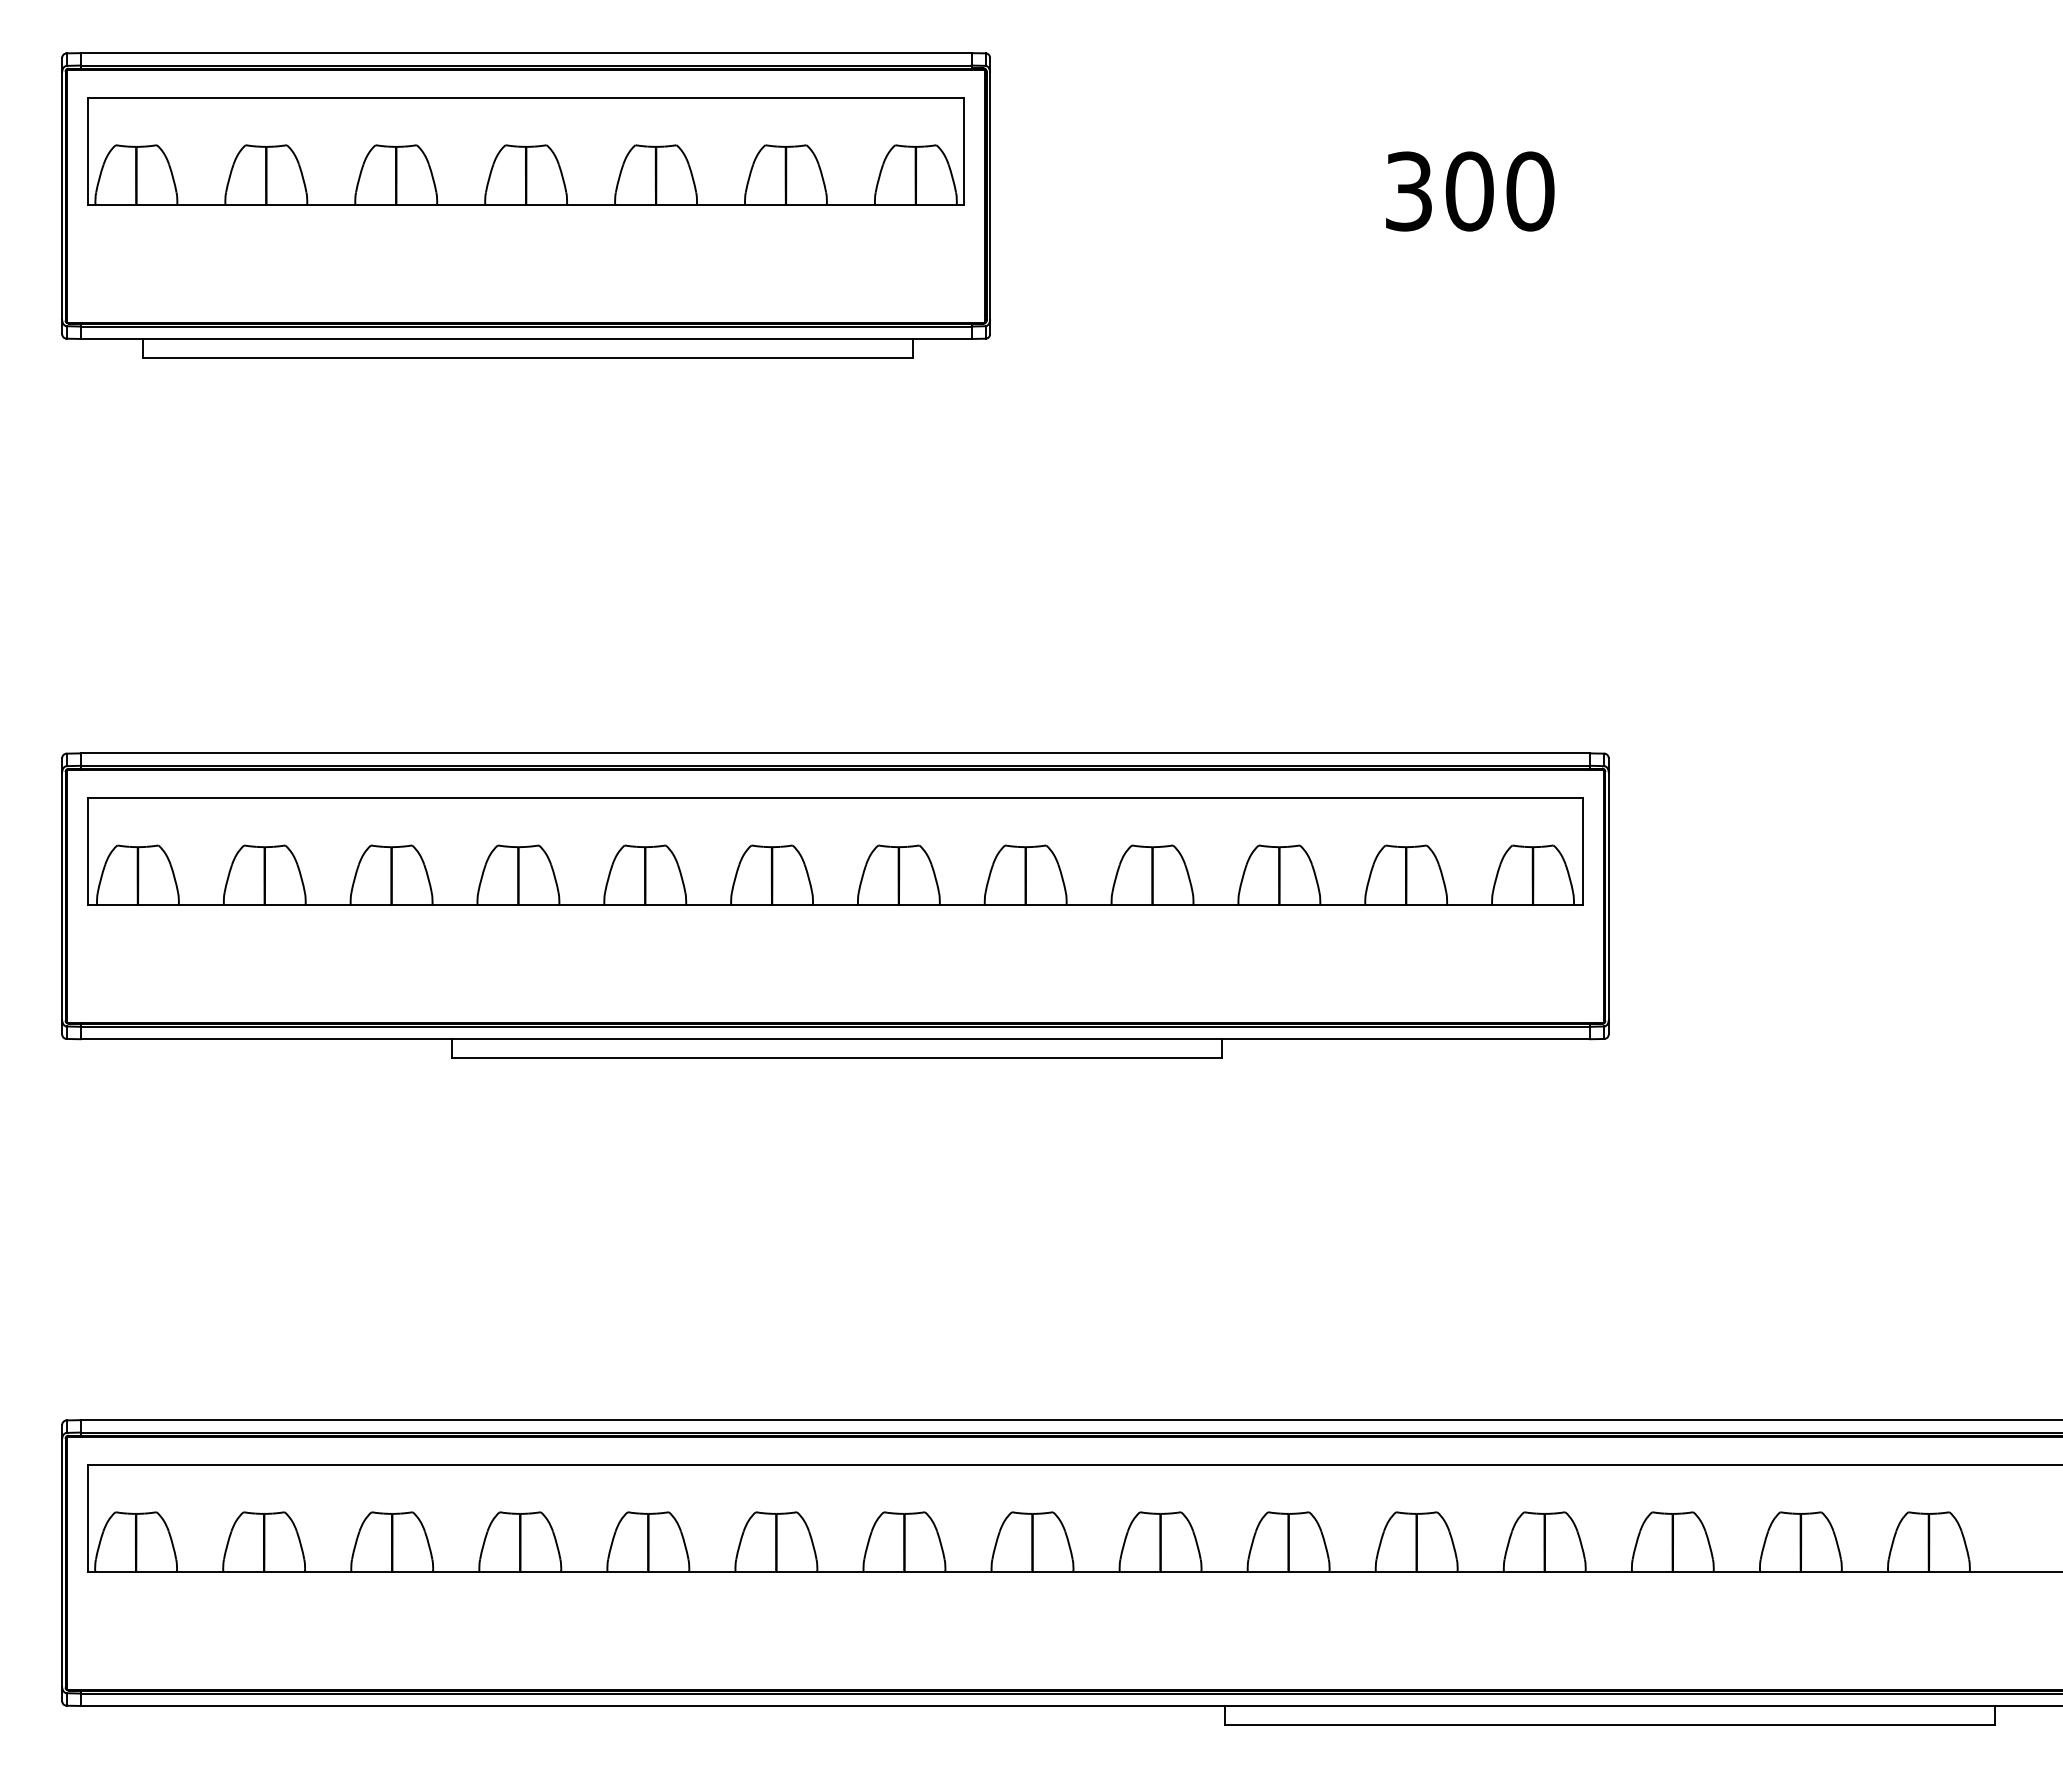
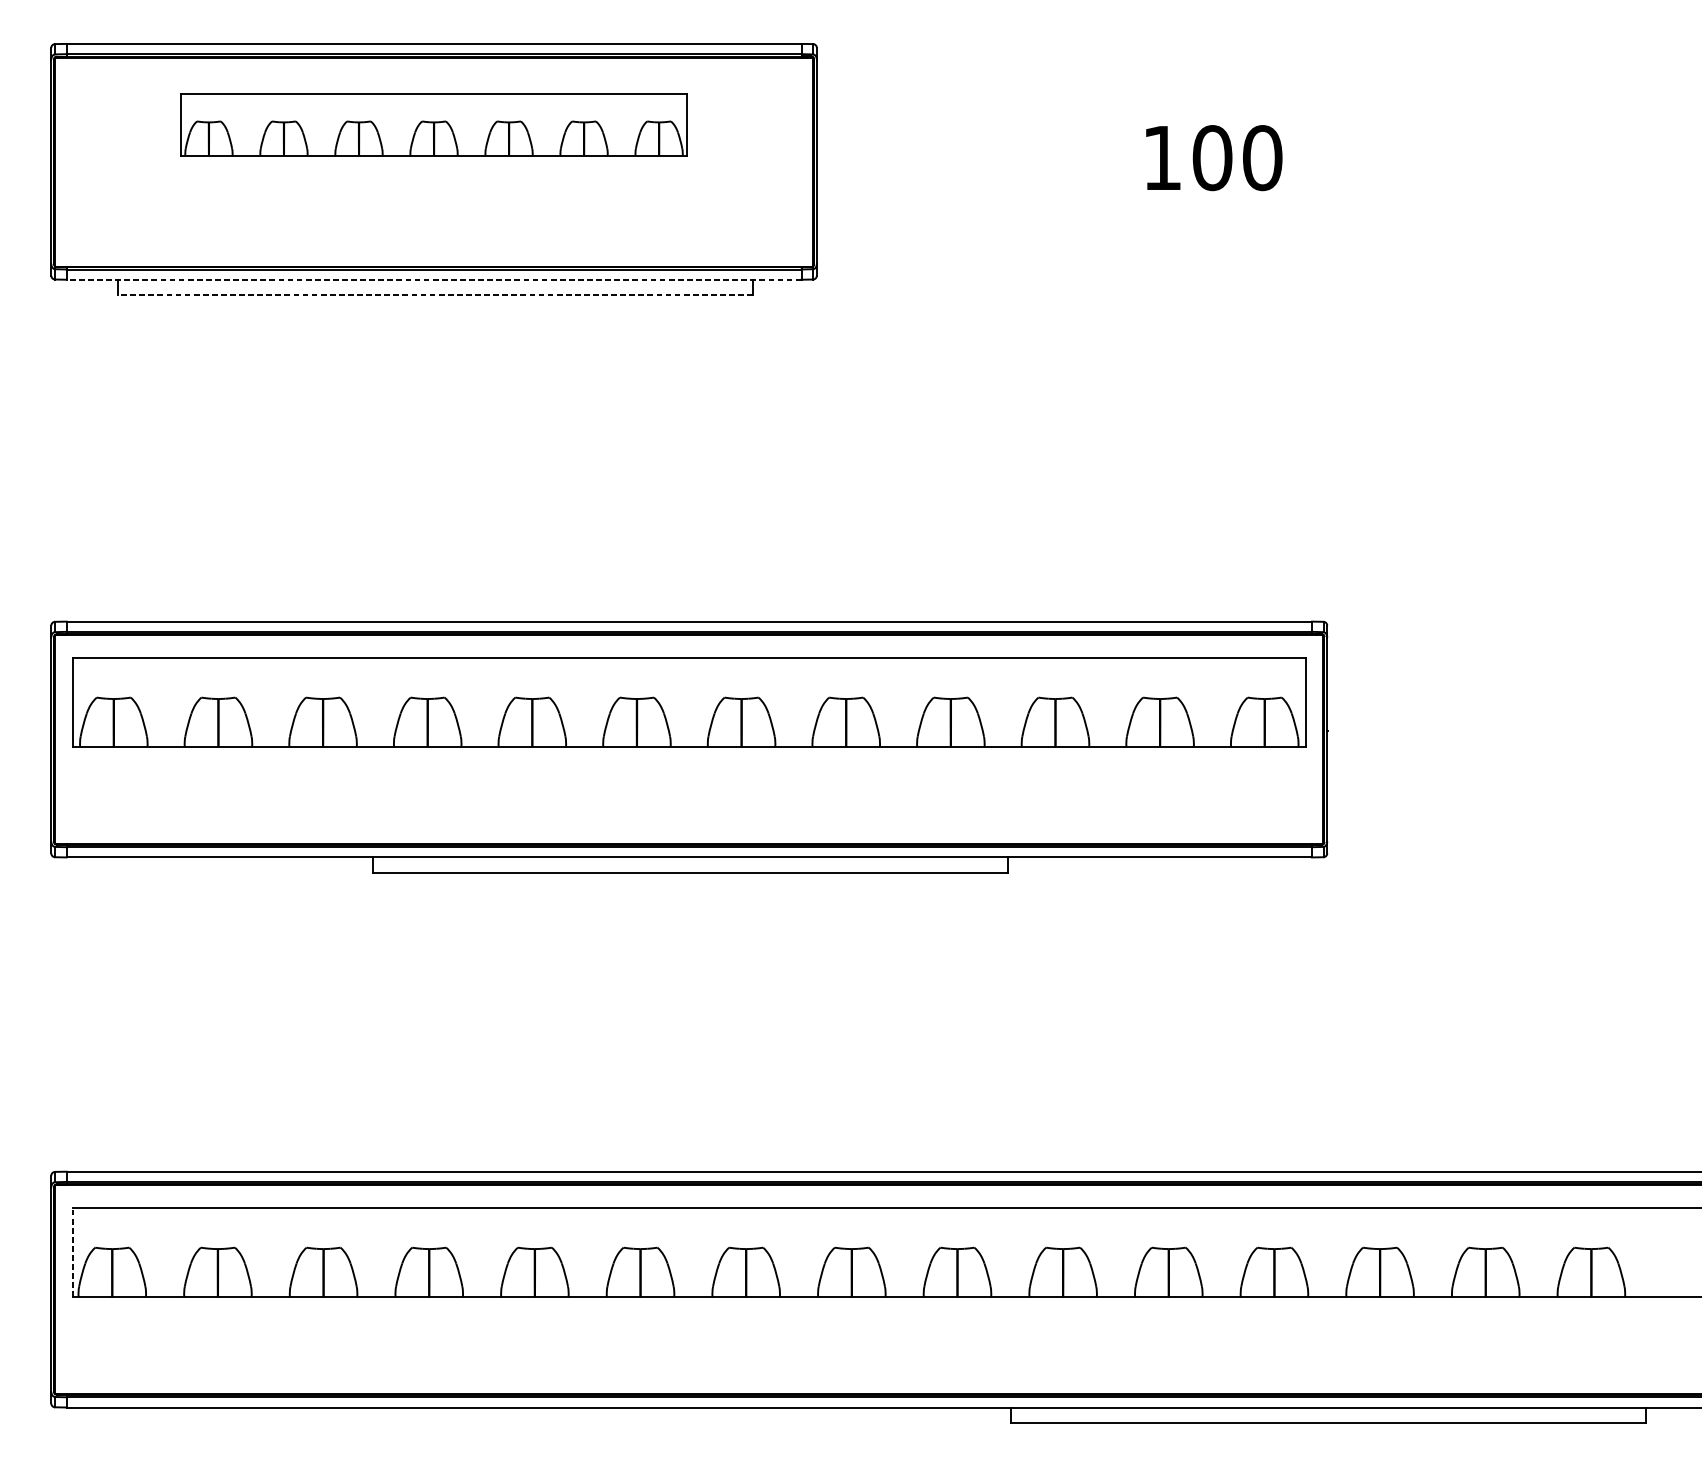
part: (525, 151) -> (433, 125), size x0.7
text: (1408, 191) -> (1162, 158), 300 -> 100
line: (525, 338) -> (433, 279), solid -> dashed
line: (527, 357) -> (435, 295), solid -> dashed
line: (88, 1518) -> (73, 1252), solid -> dashed

